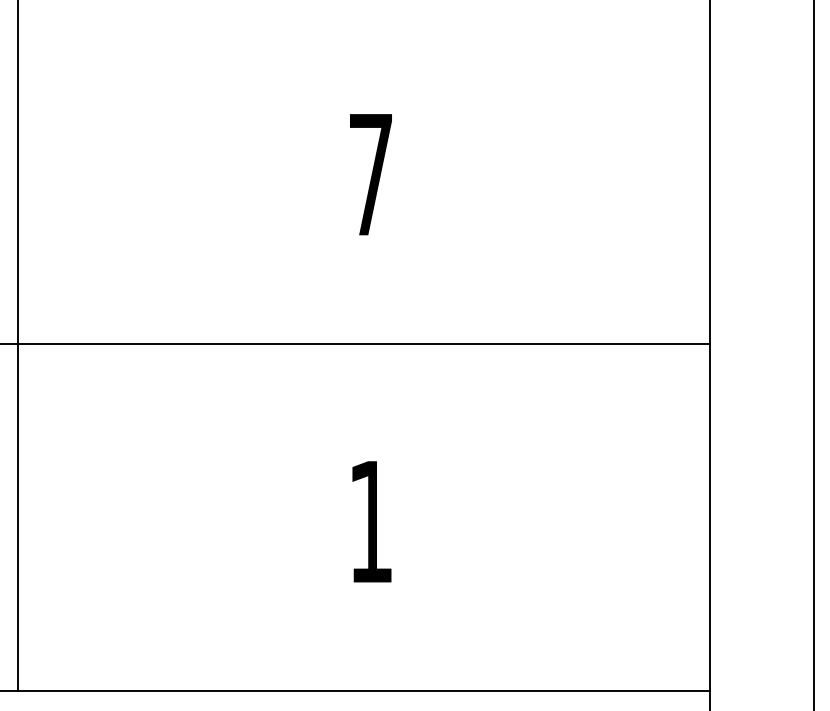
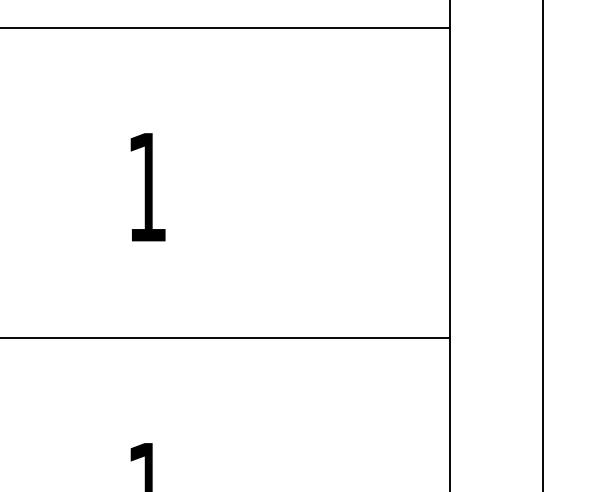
text: (370, 174) -> (146, 187), 7 -> 1

